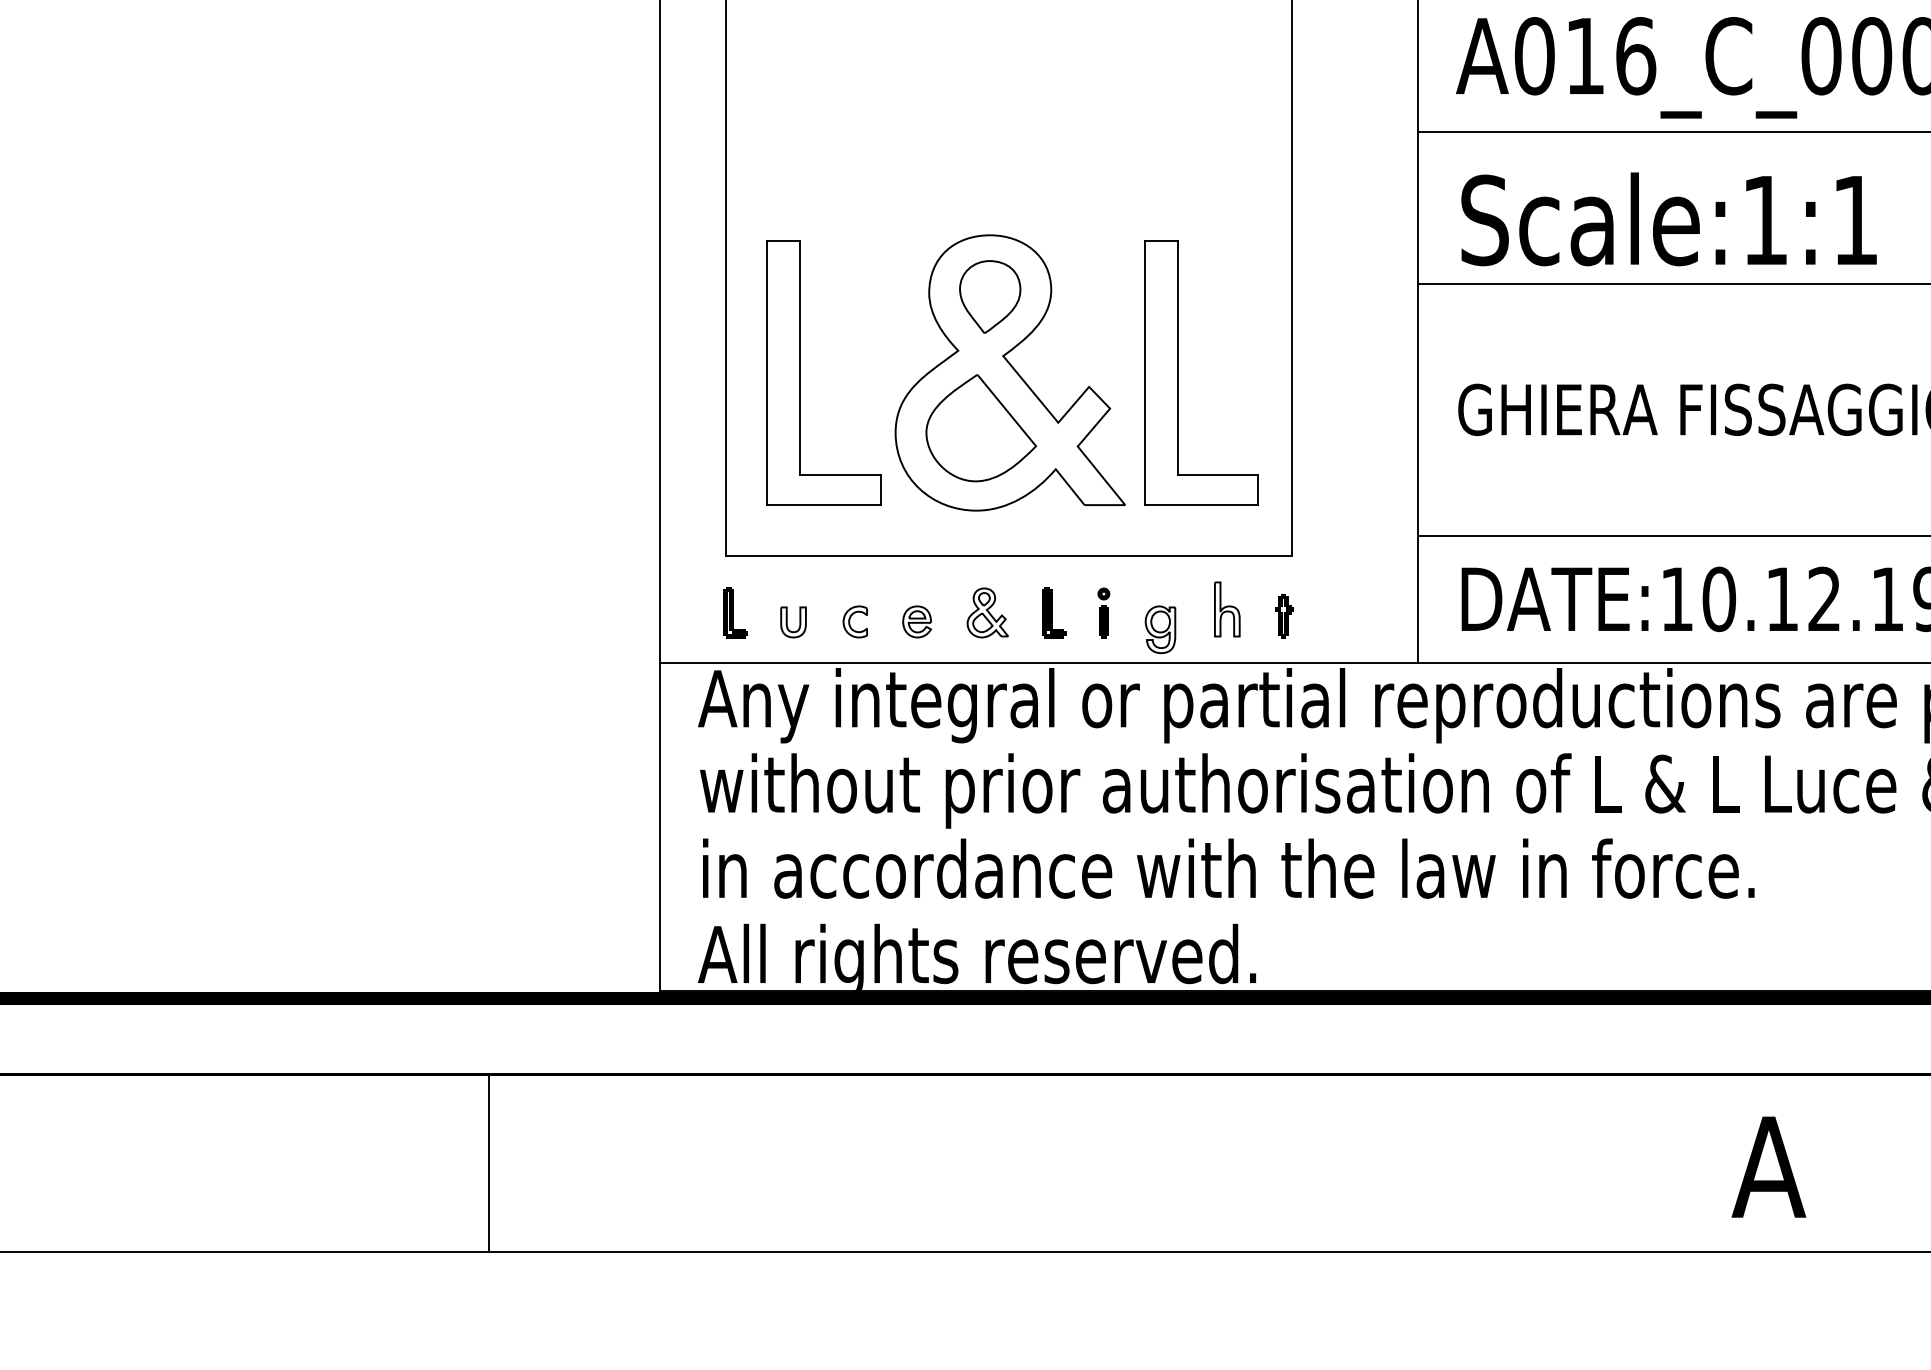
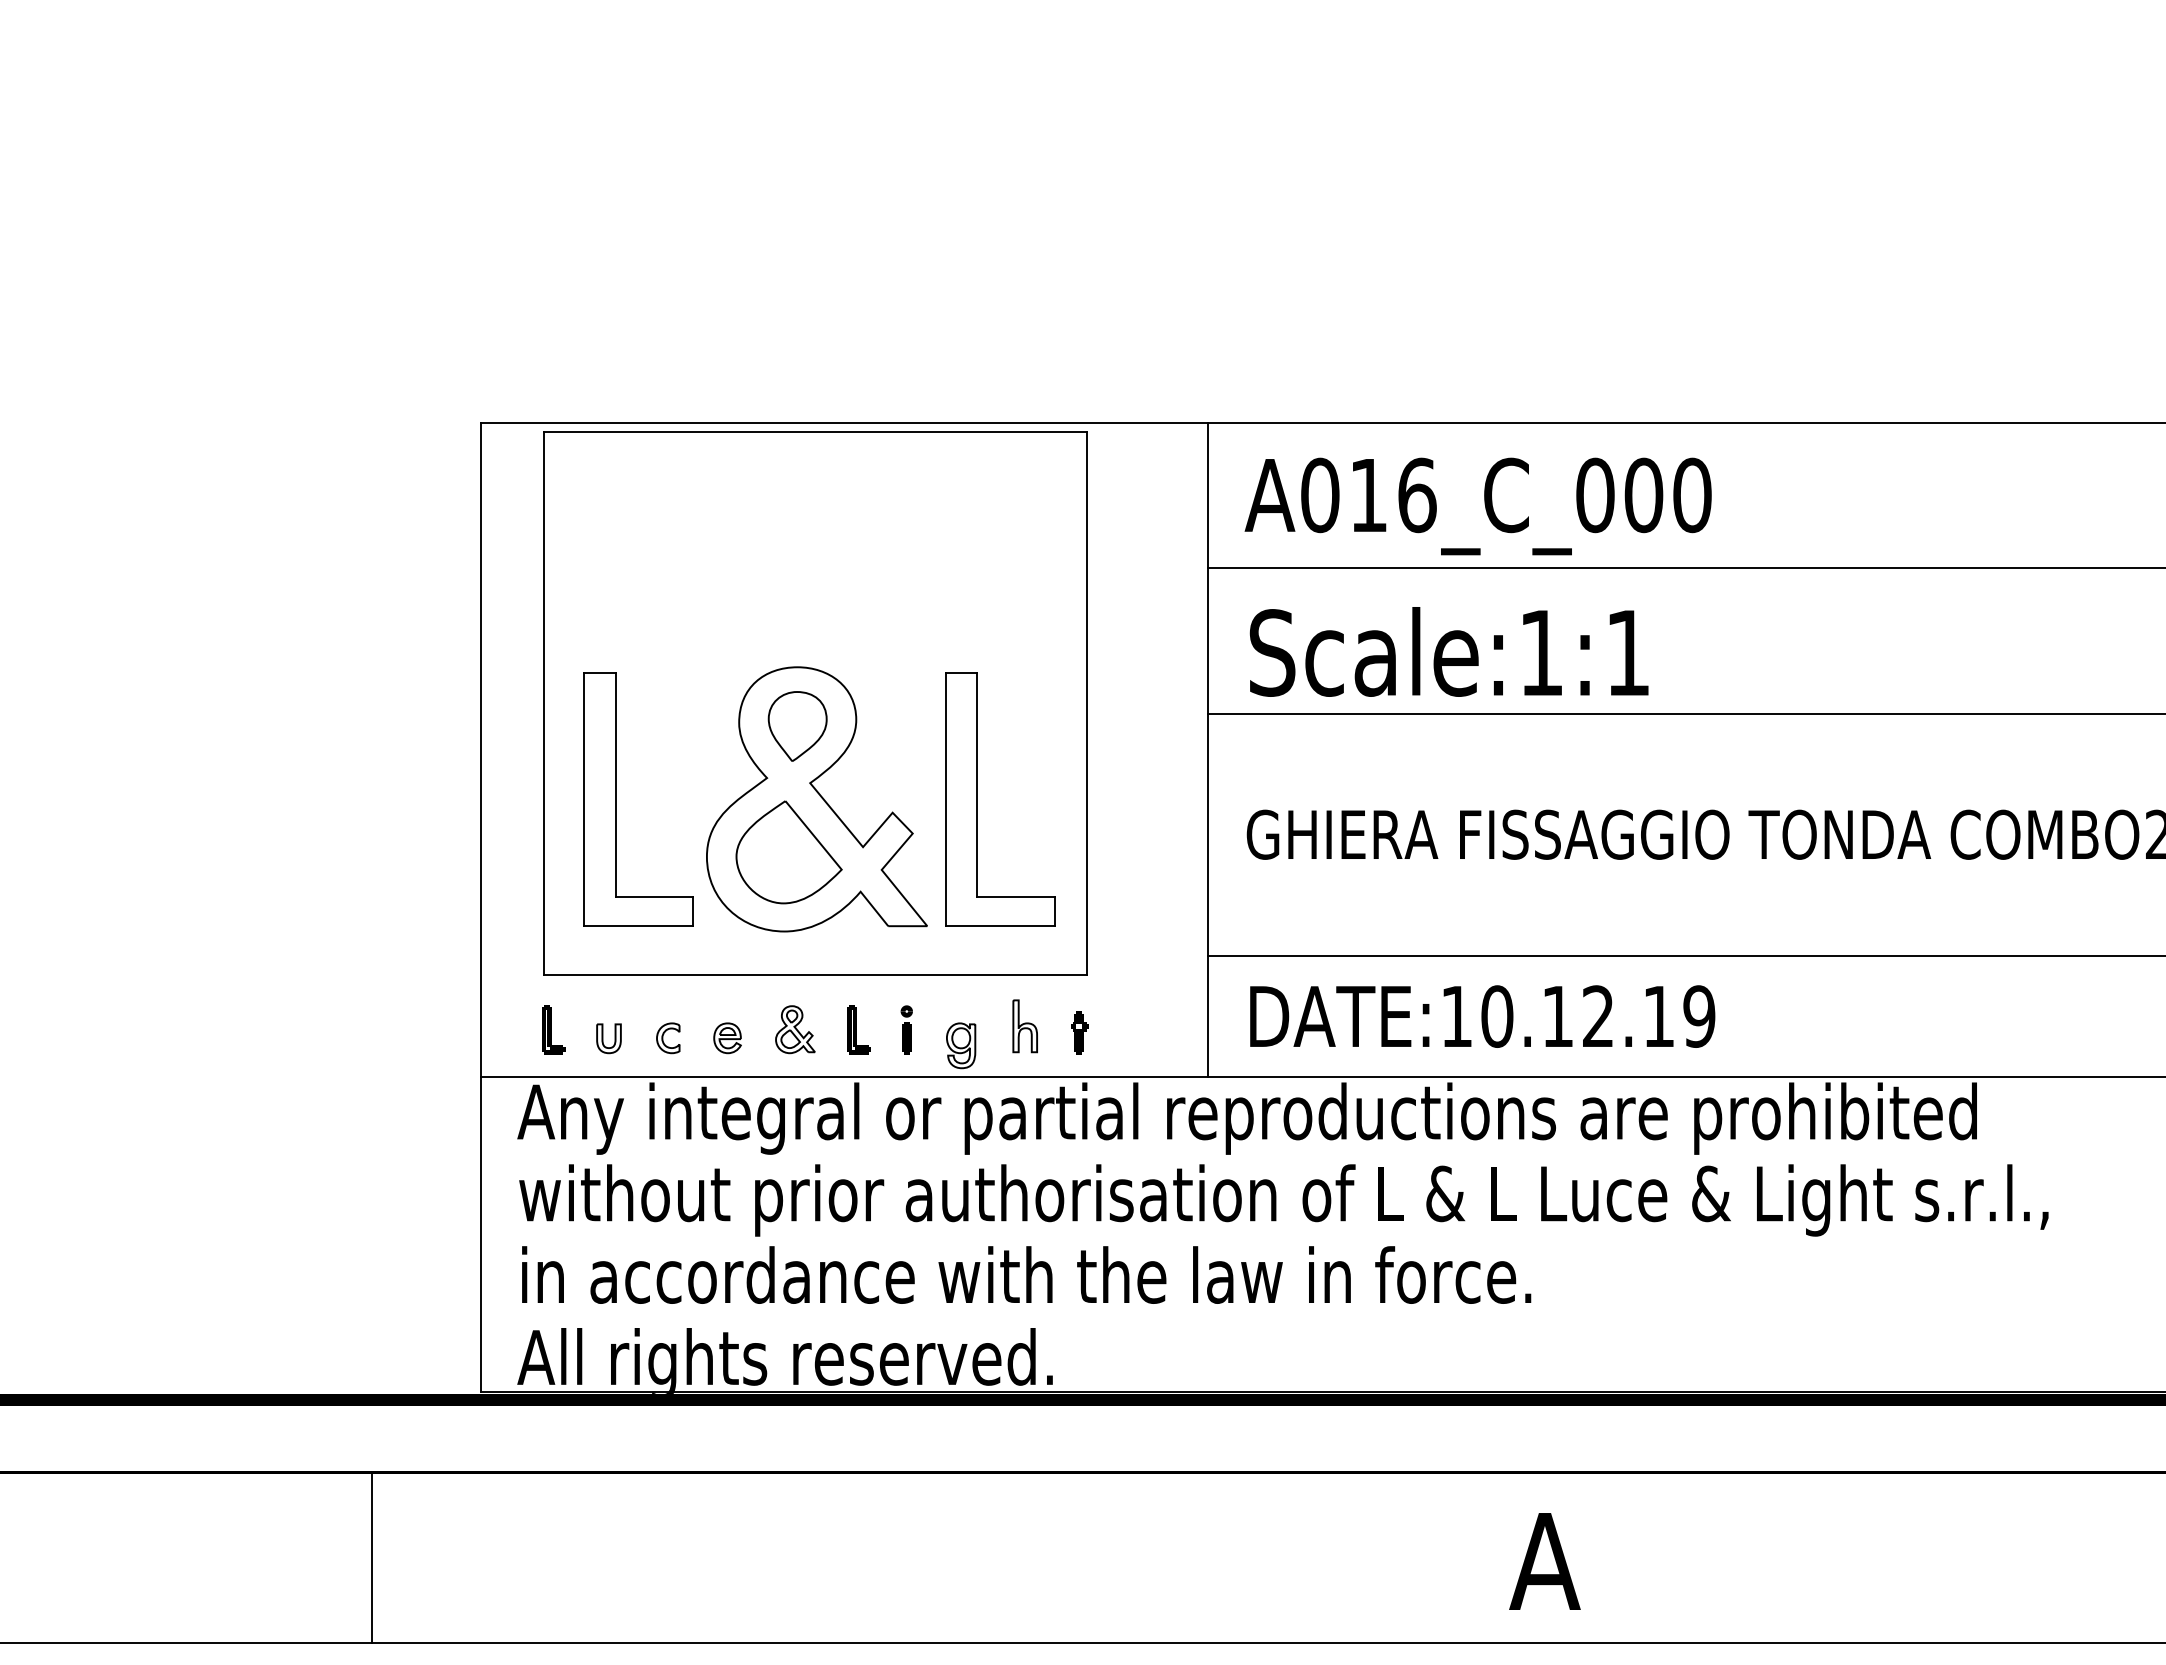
line: (488, 1163) -> (371, 1557), moved

